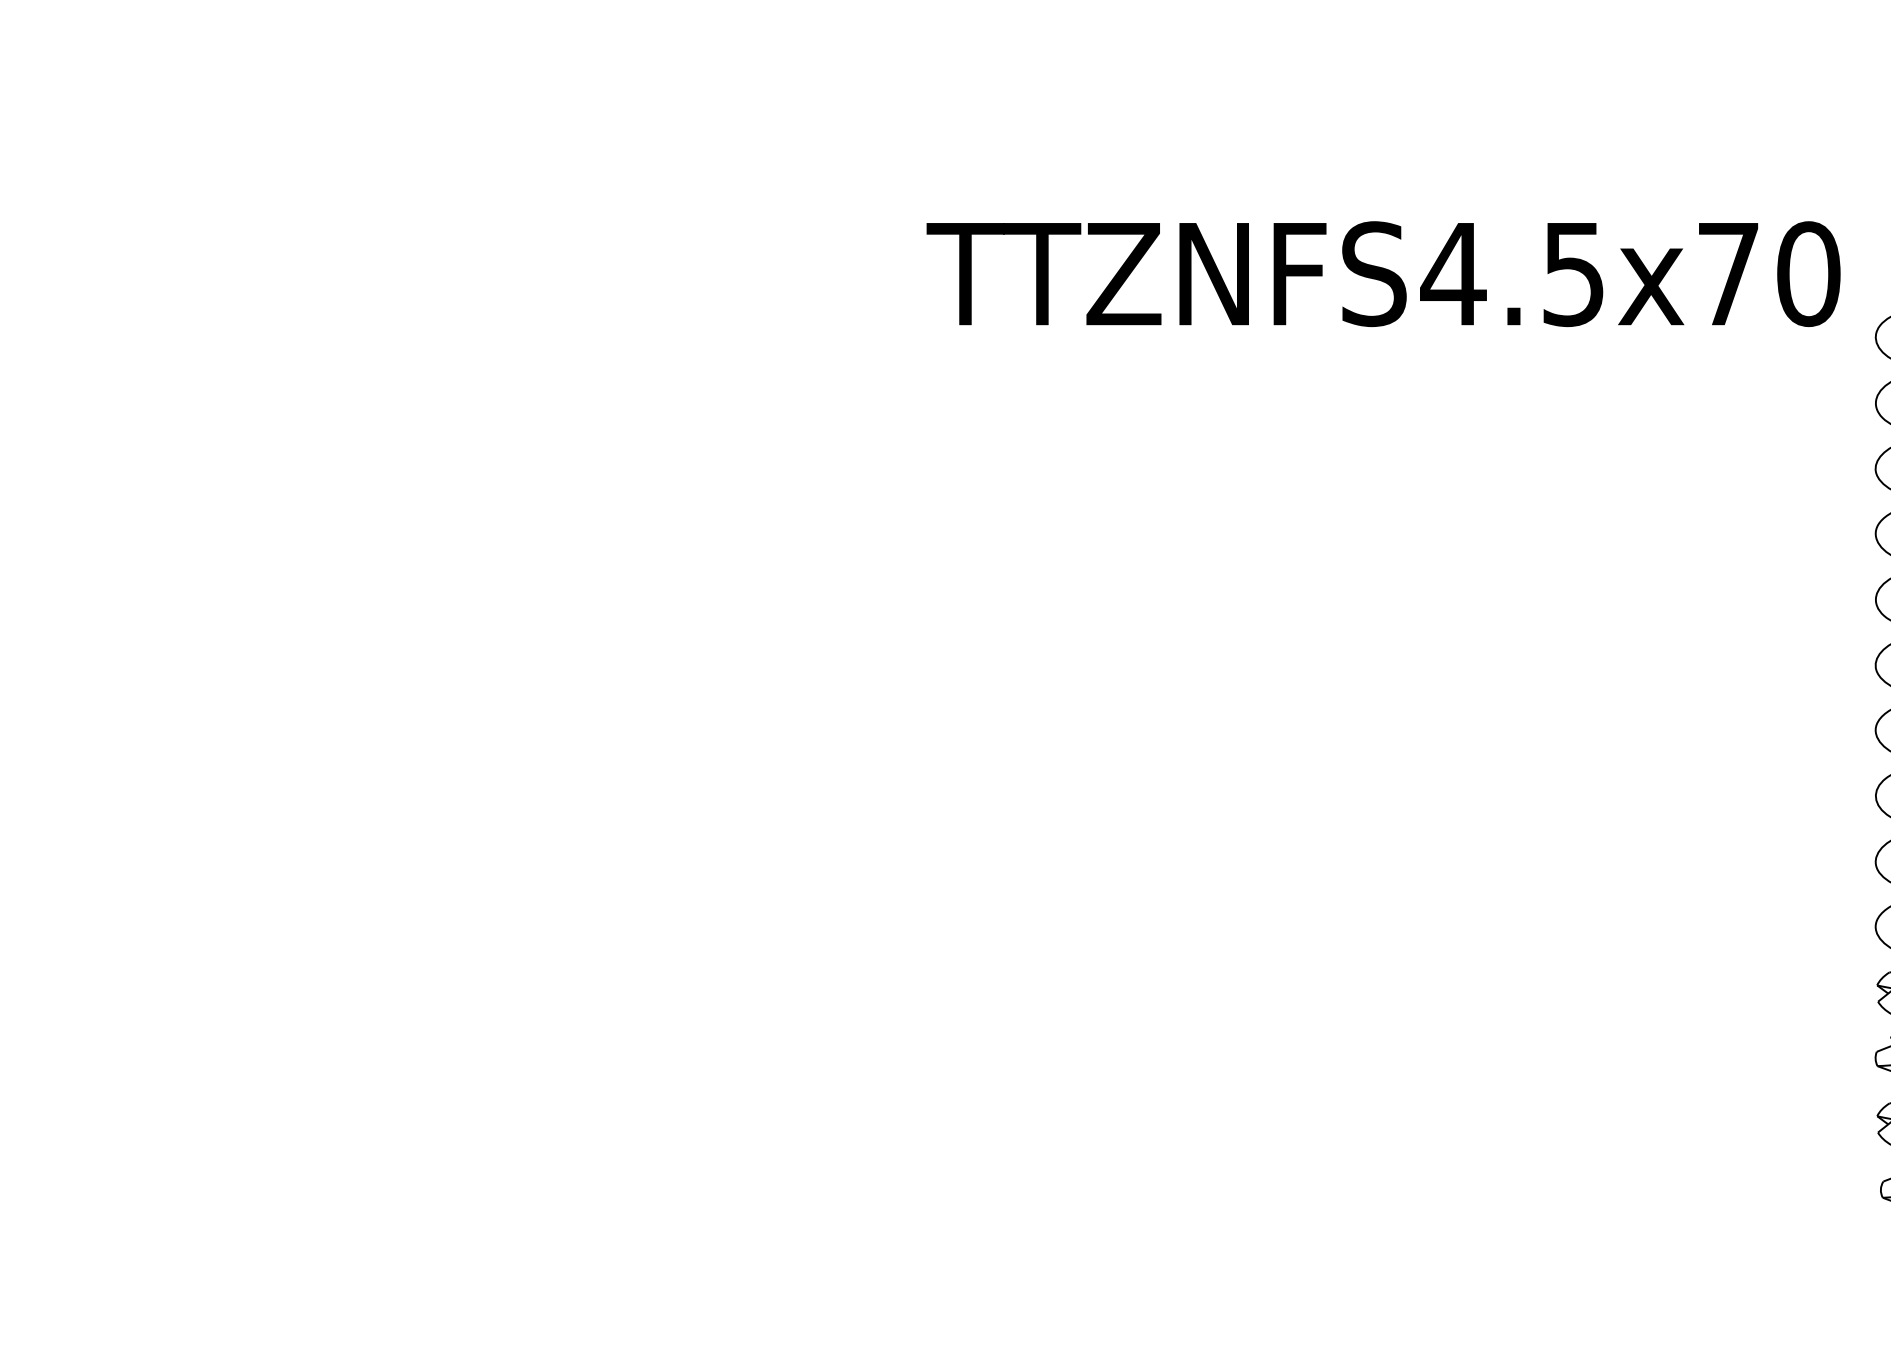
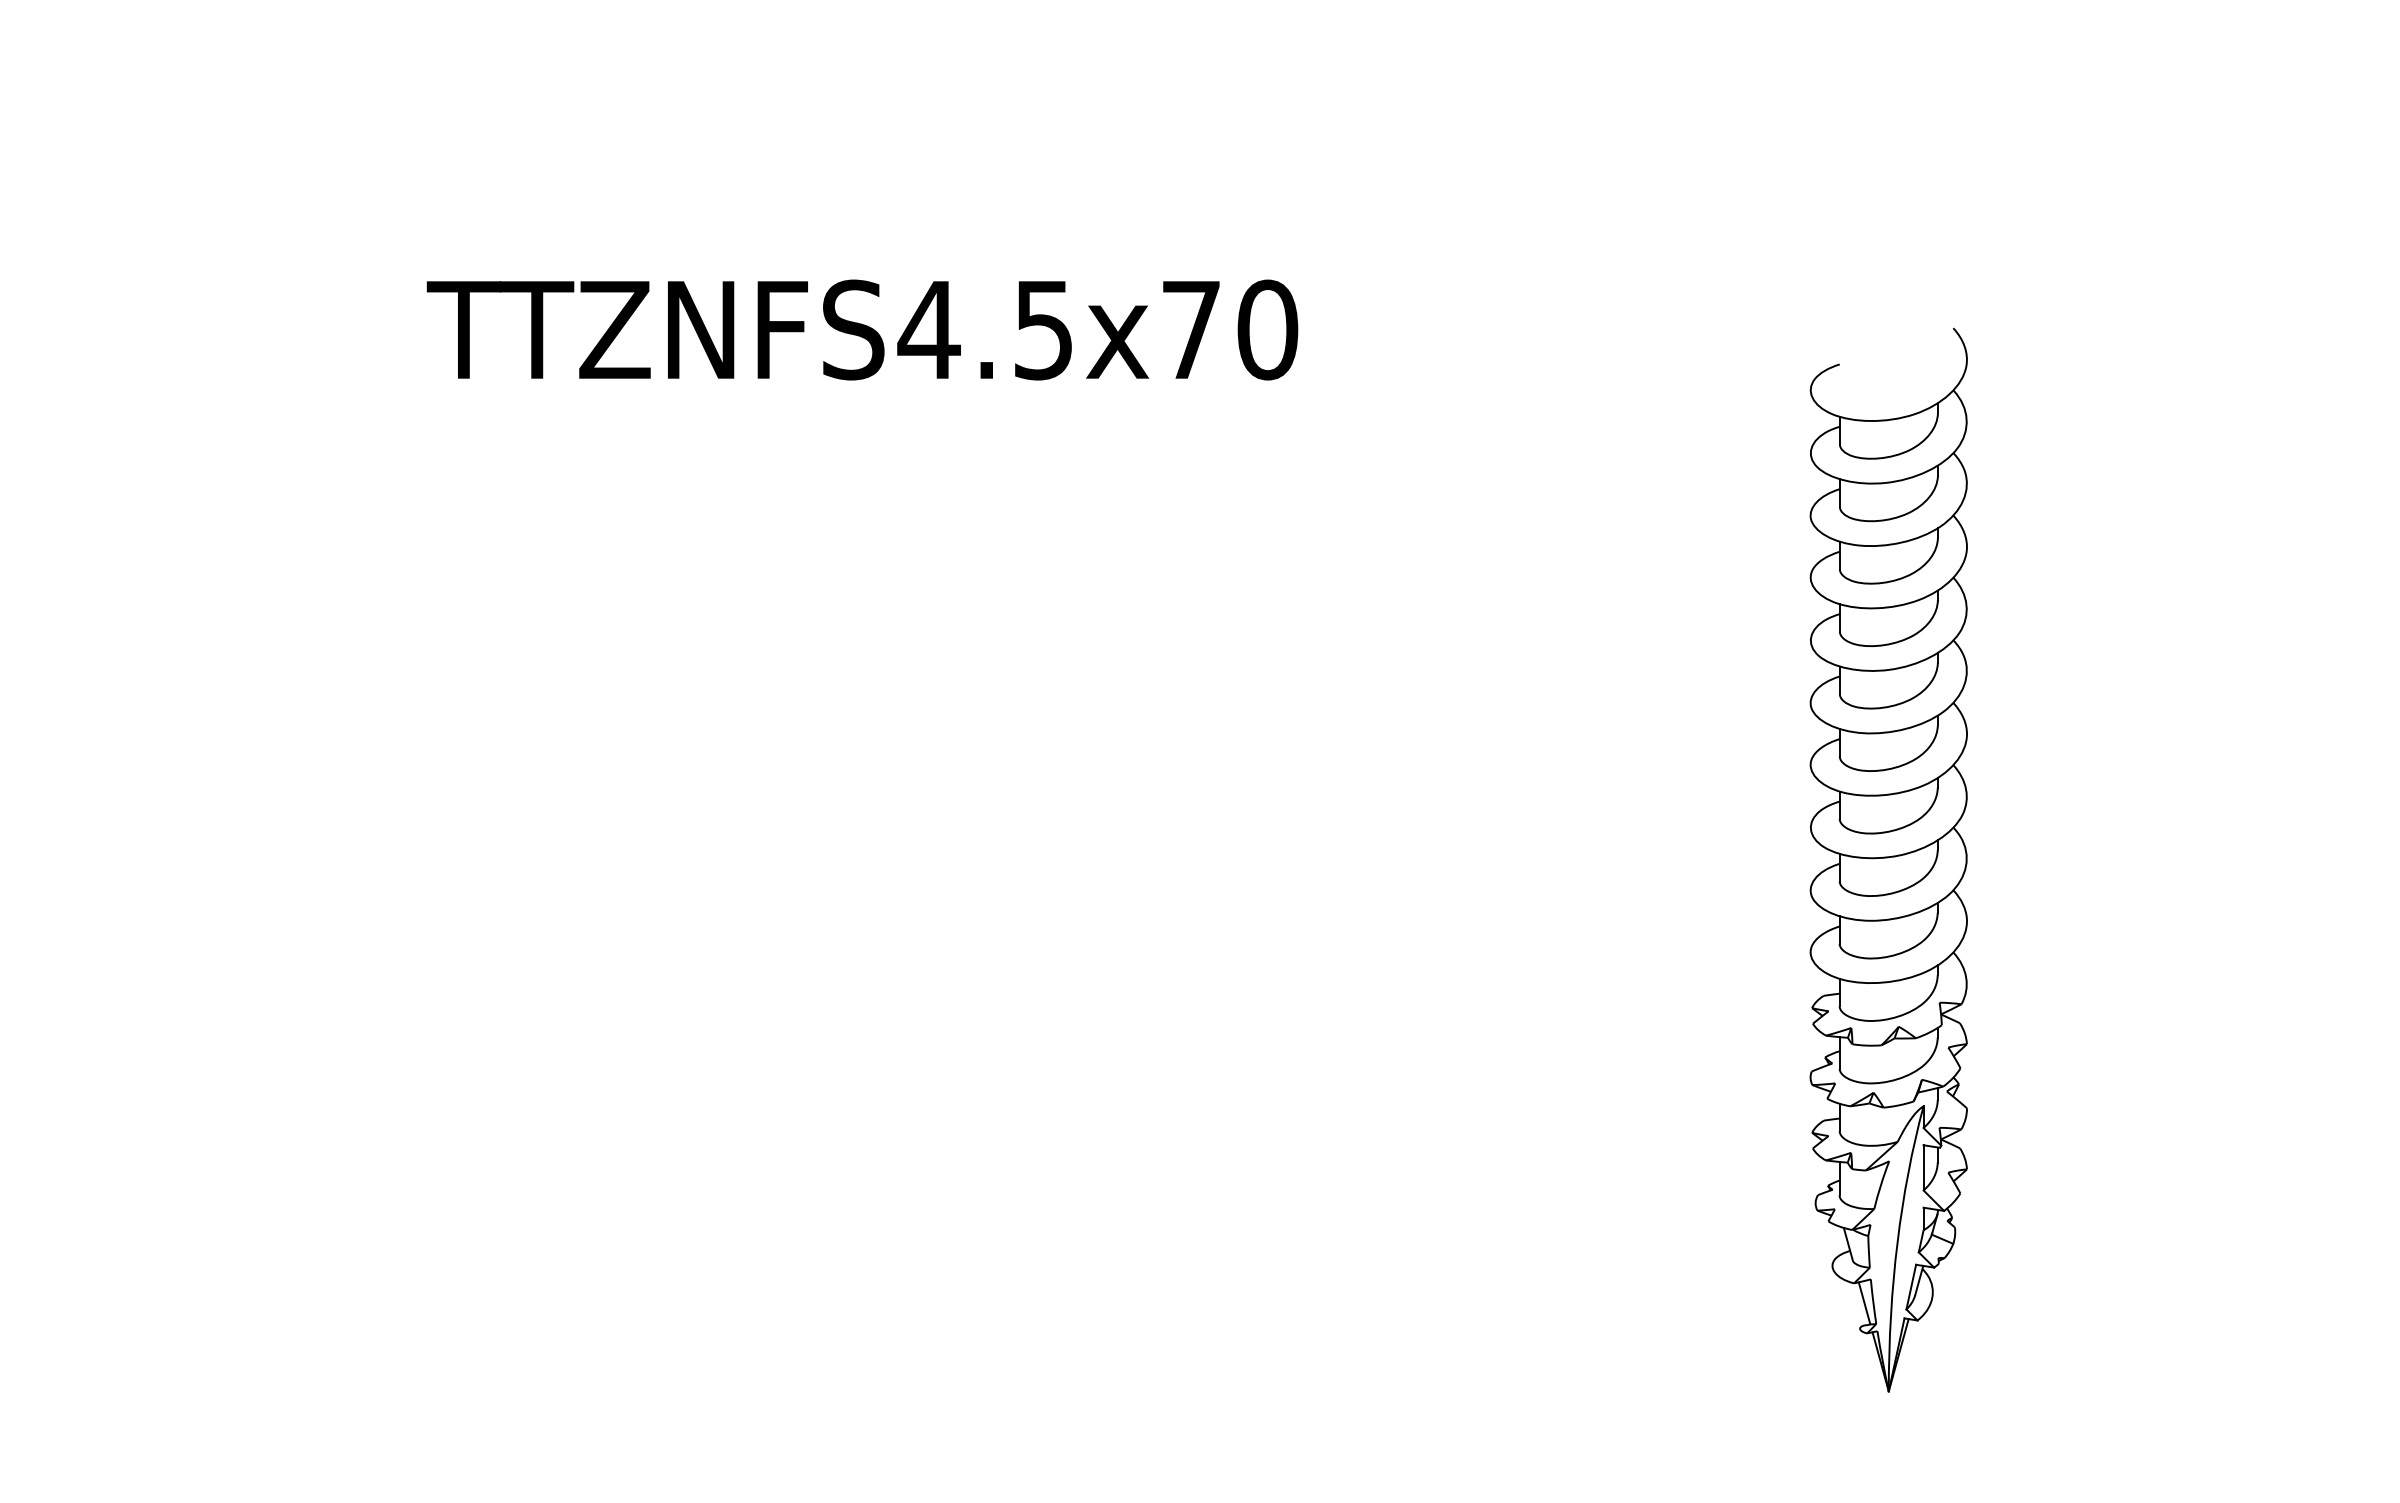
text: (1383, 273) -> (862, 329), moved

